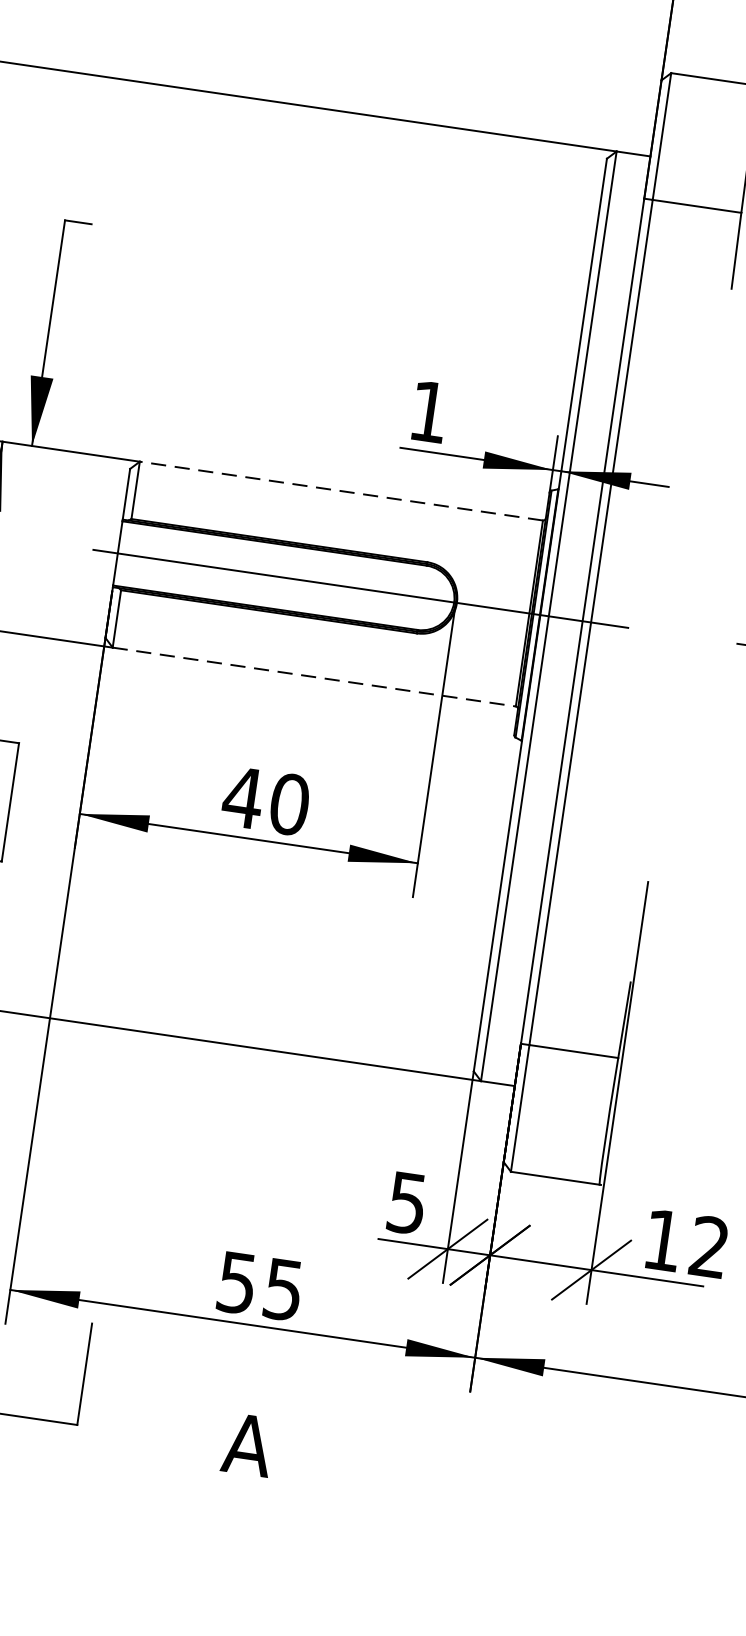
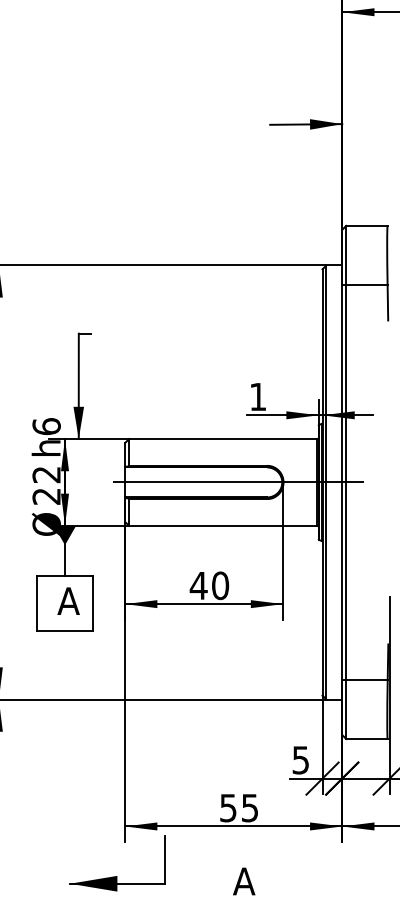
line: (339, 491) -> (222, 439), dashed -> solid
line: (314, 676) -> (223, 525), dashed -> solid

